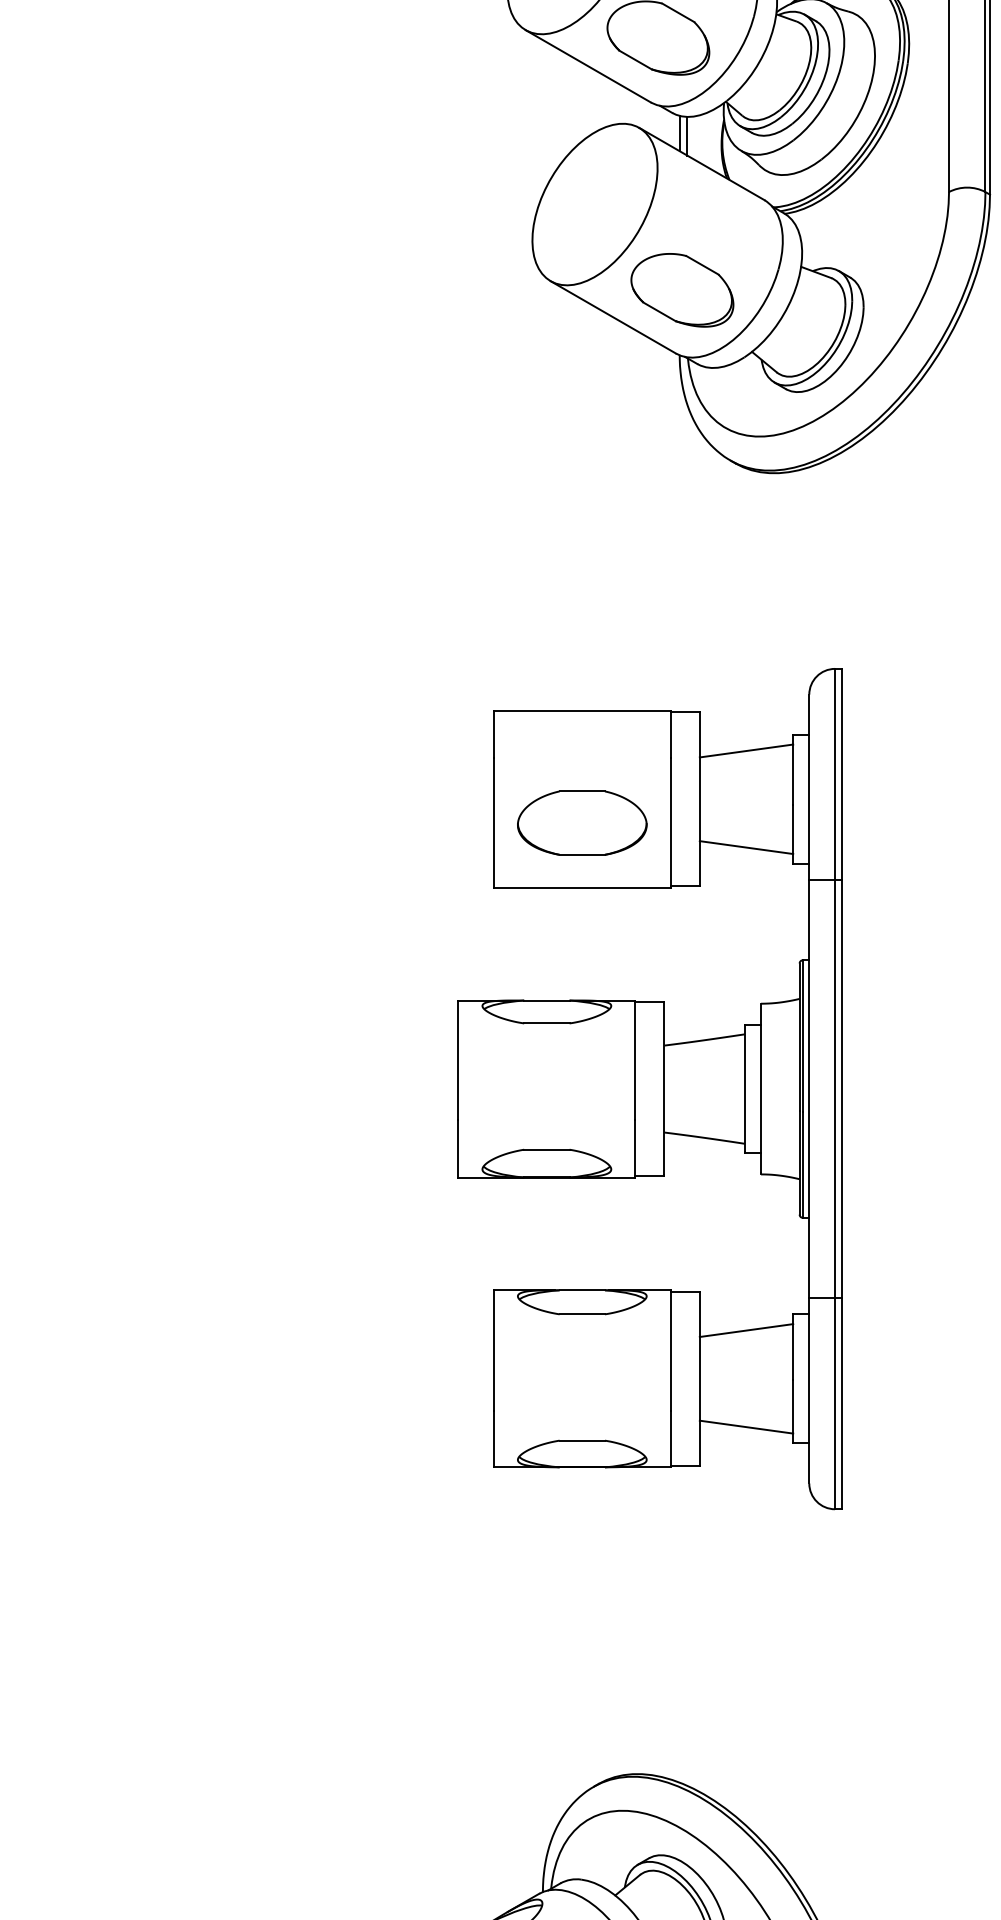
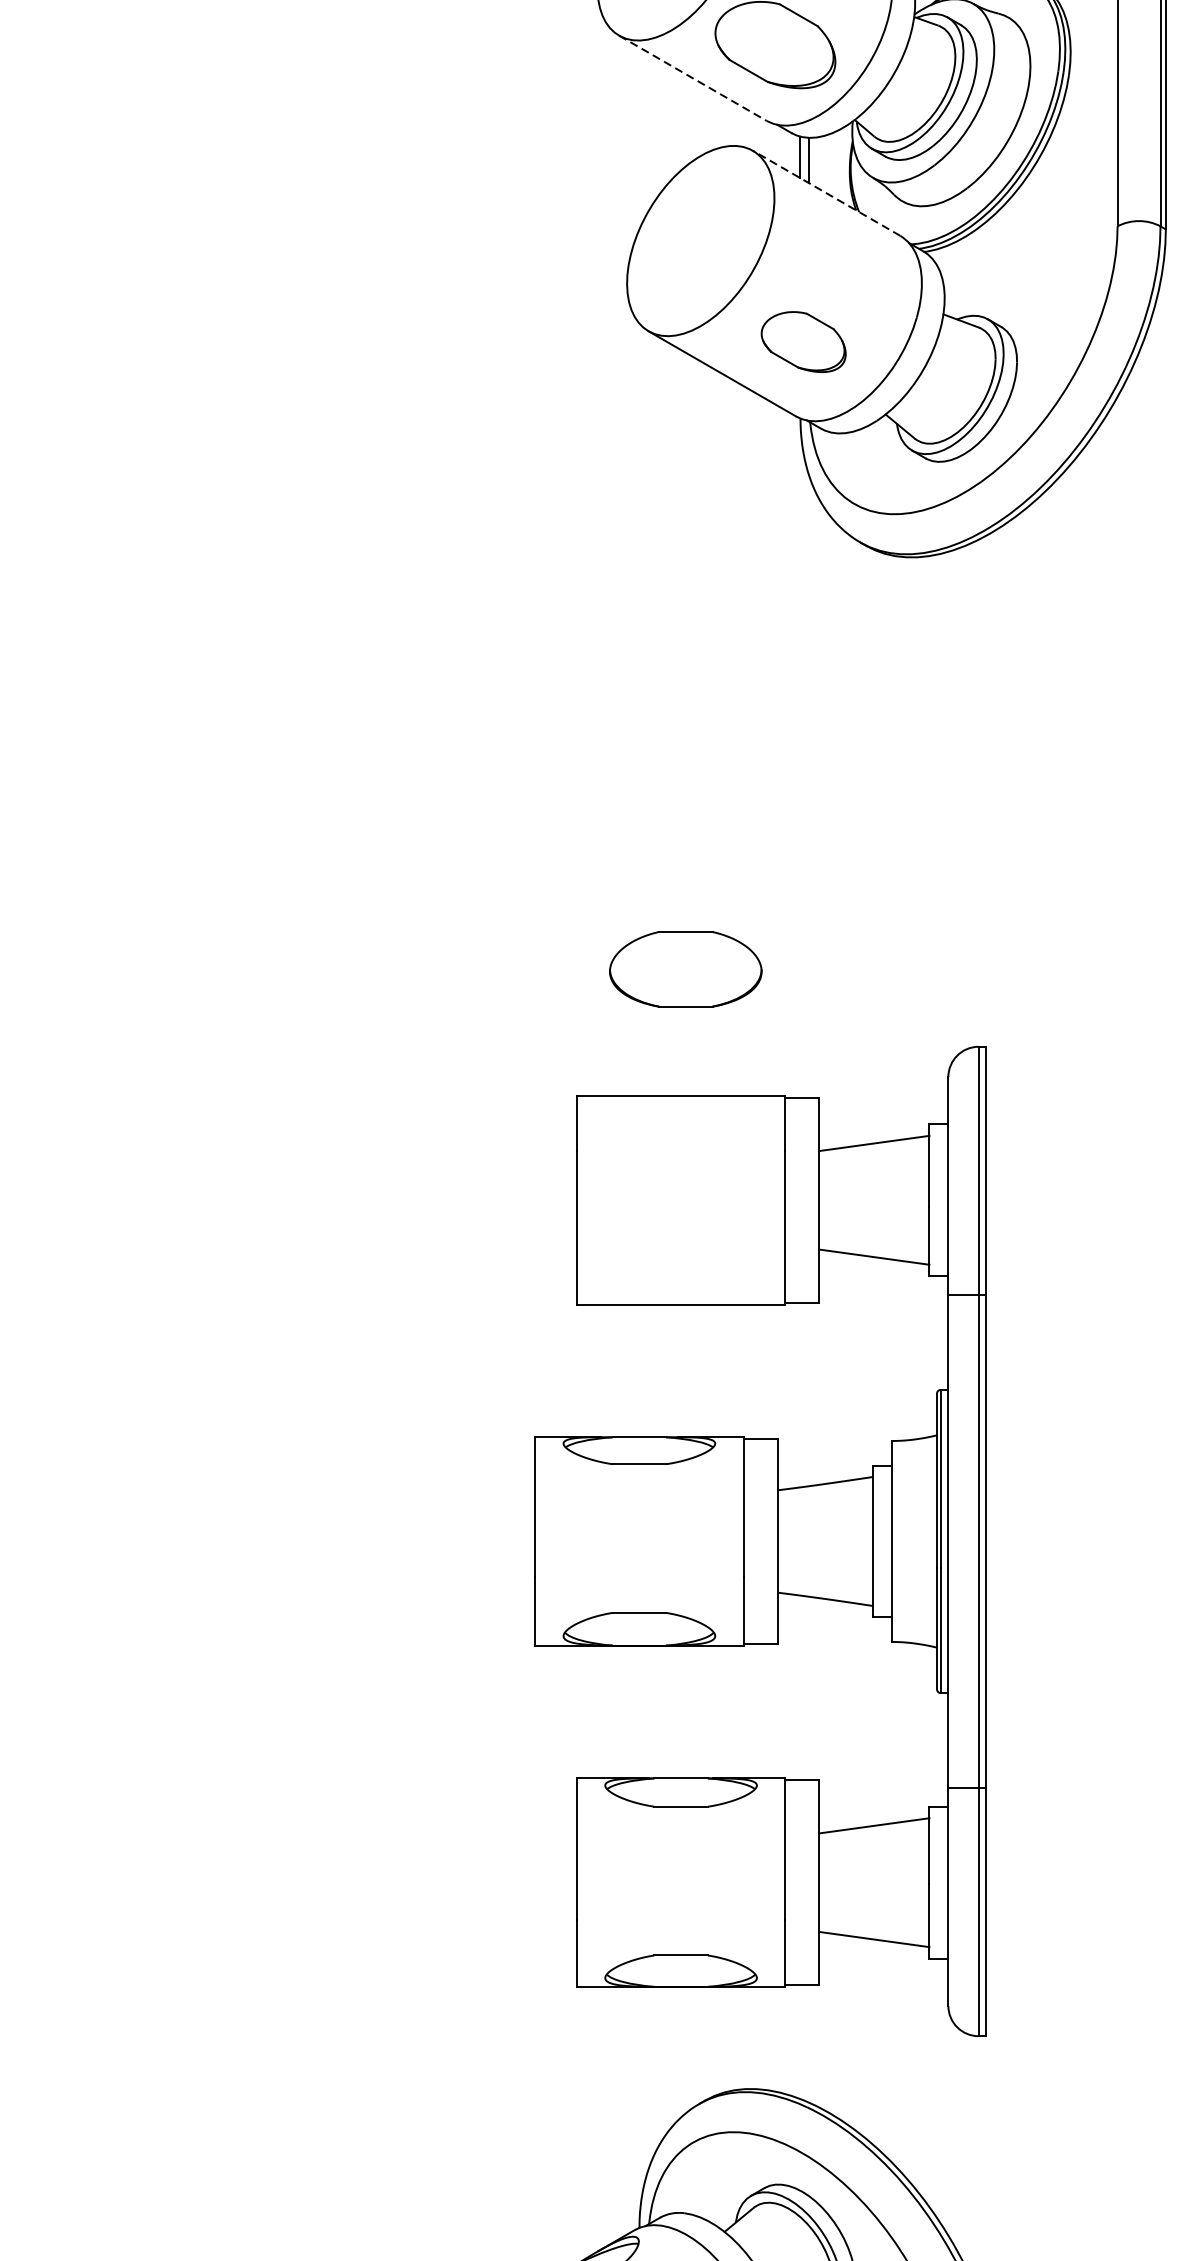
line: (588, 66) -> (693, 78), solid -> dashed
line: (701, 163) -> (826, 192), solid -> dashed
part: (682, 290) -> (803, 342), size x0.7
part: (649, 1089) -> (760, 1542), moved

